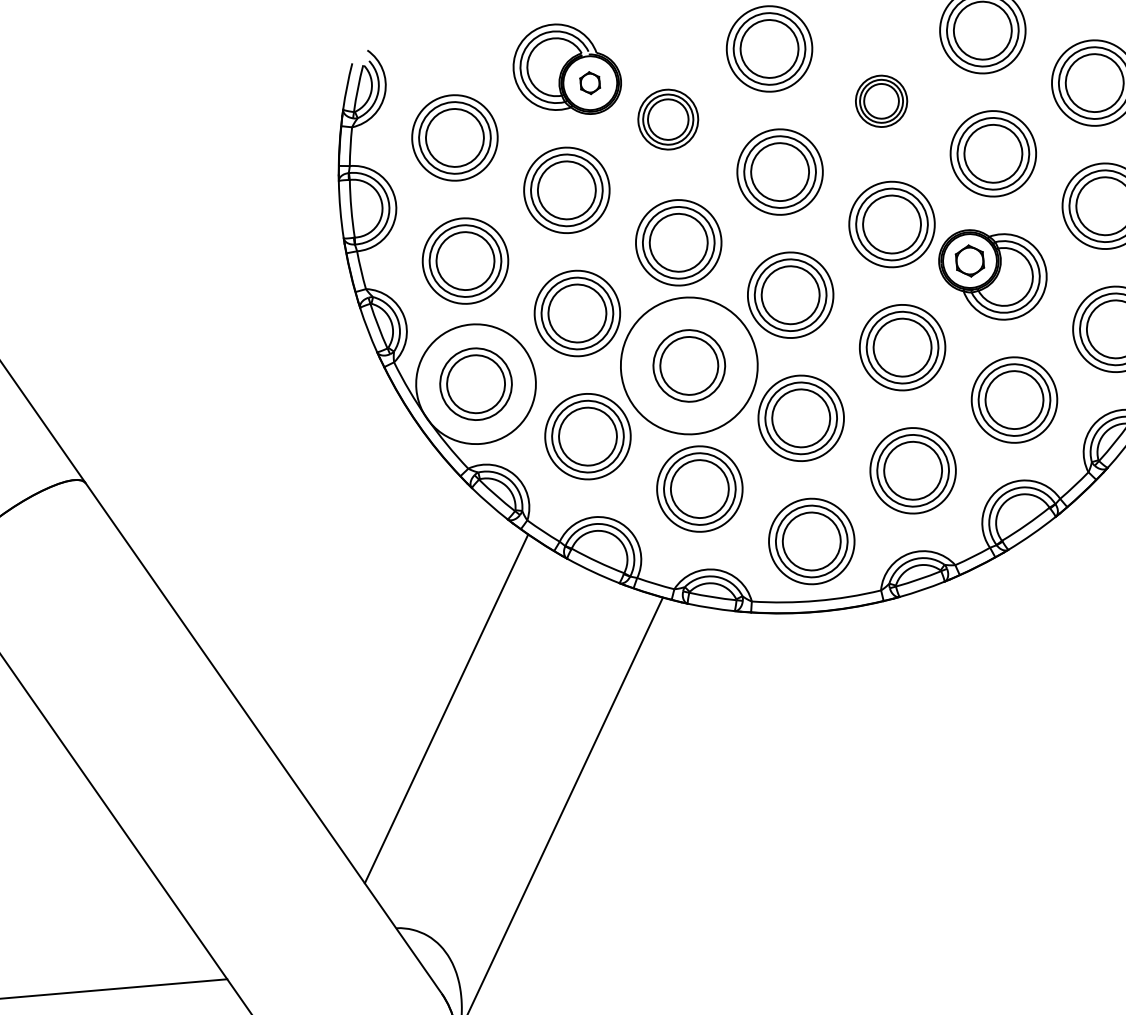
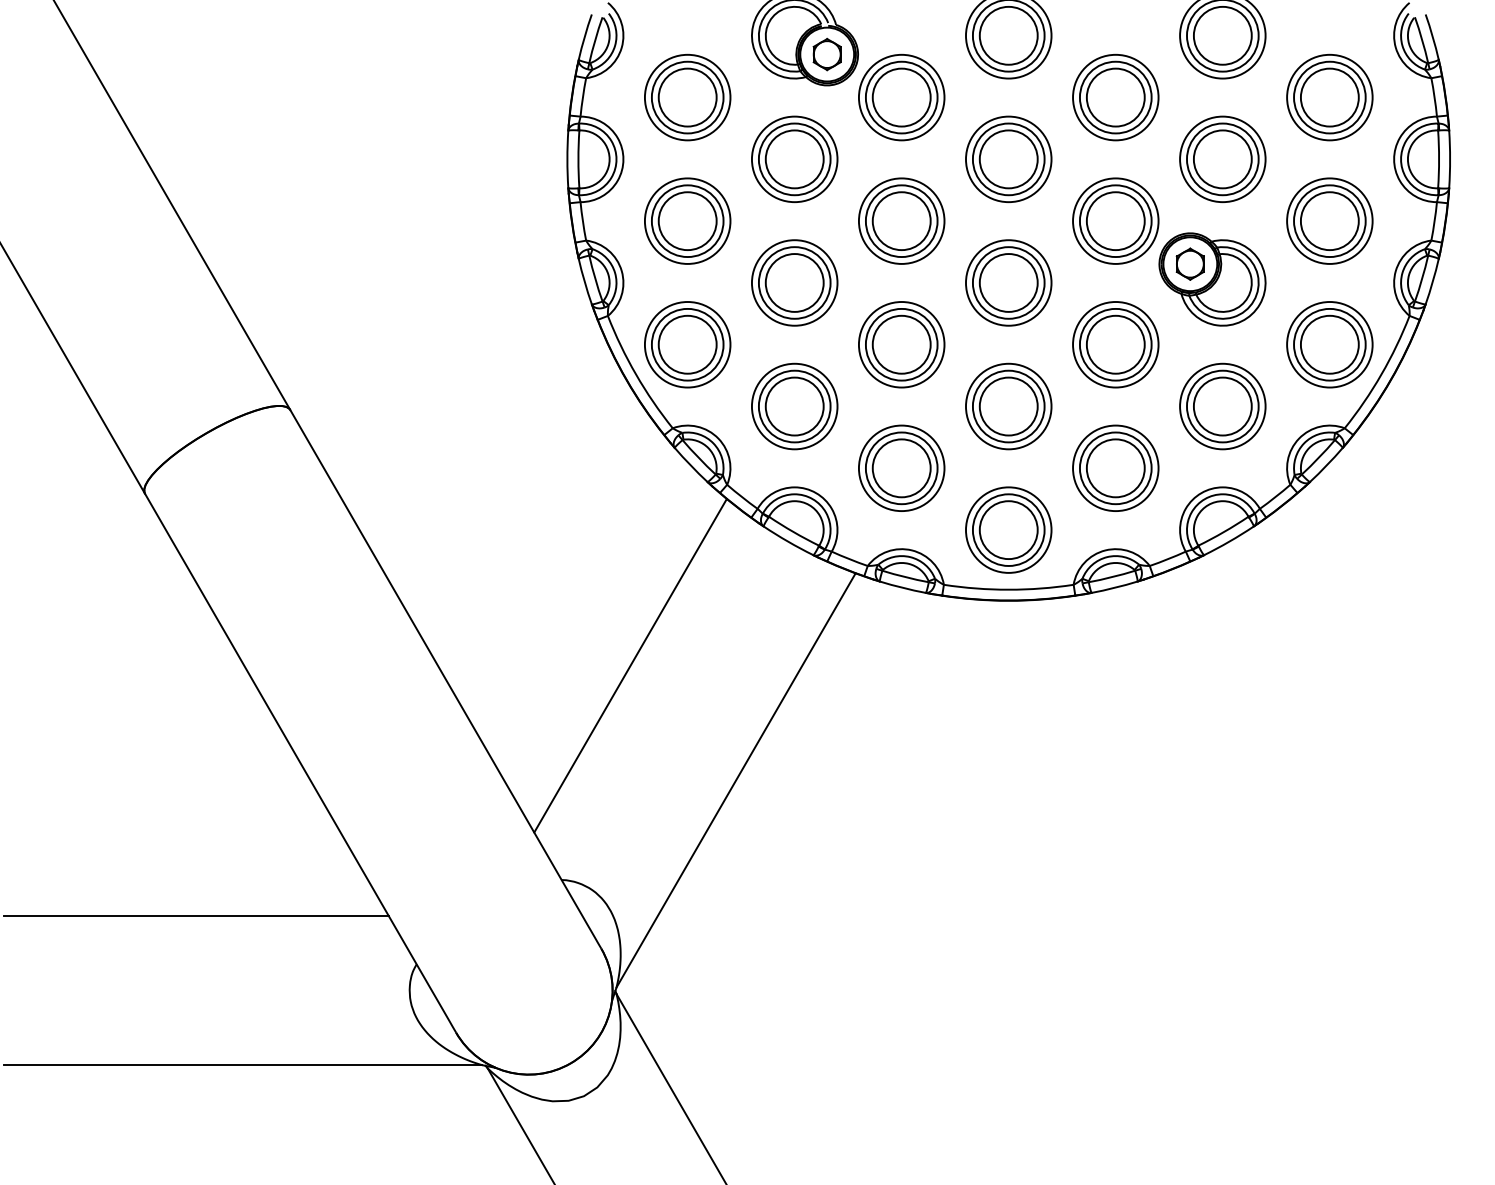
part: (589, 83) -> (826, 54), size x1.43
part: (881, 101) -> (1115, 97), size x1.67
part: (667, 119) -> (901, 97), size x1.43
circle: (689, 365) -> (901, 344), size x0.62
circle: (475, 383) -> (687, 344), size x0.71

